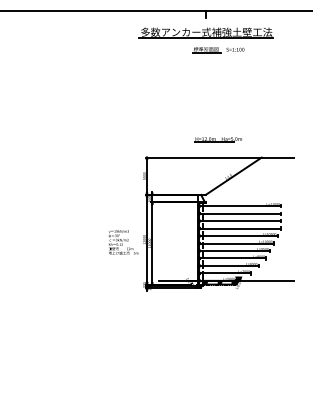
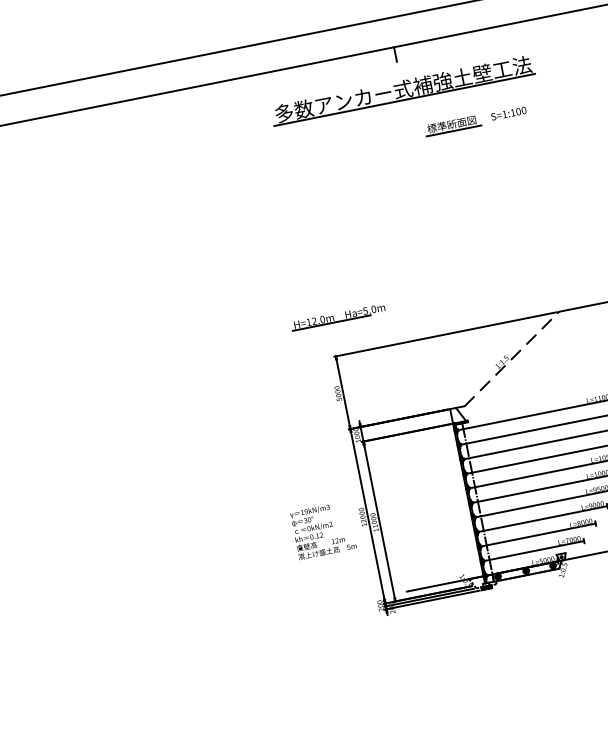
part: (218, 50) -> (476, 121), moved
part: (217, 139) -> (337, 317), moved
line: (233, 176) -> (511, 359), solid -> dashed

